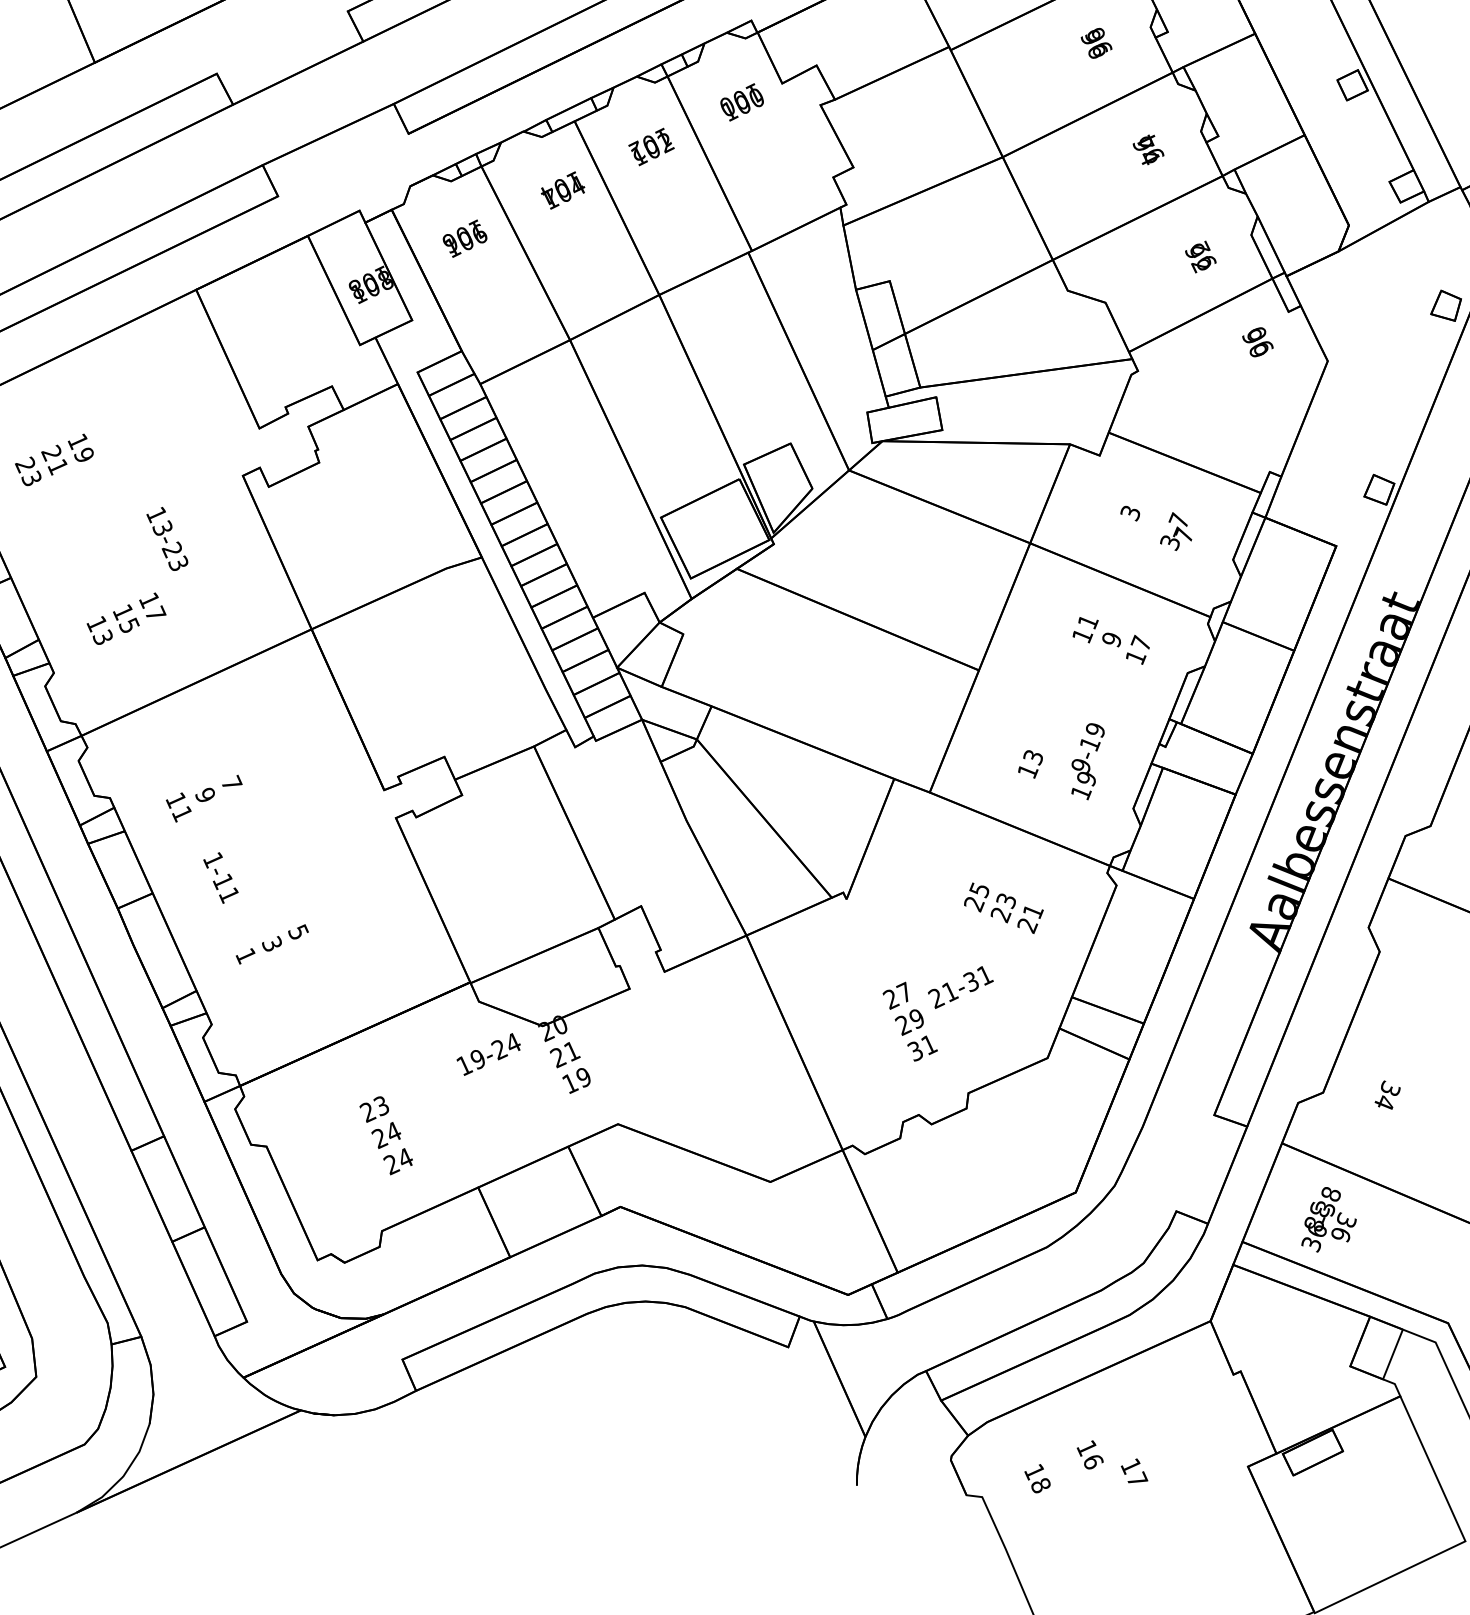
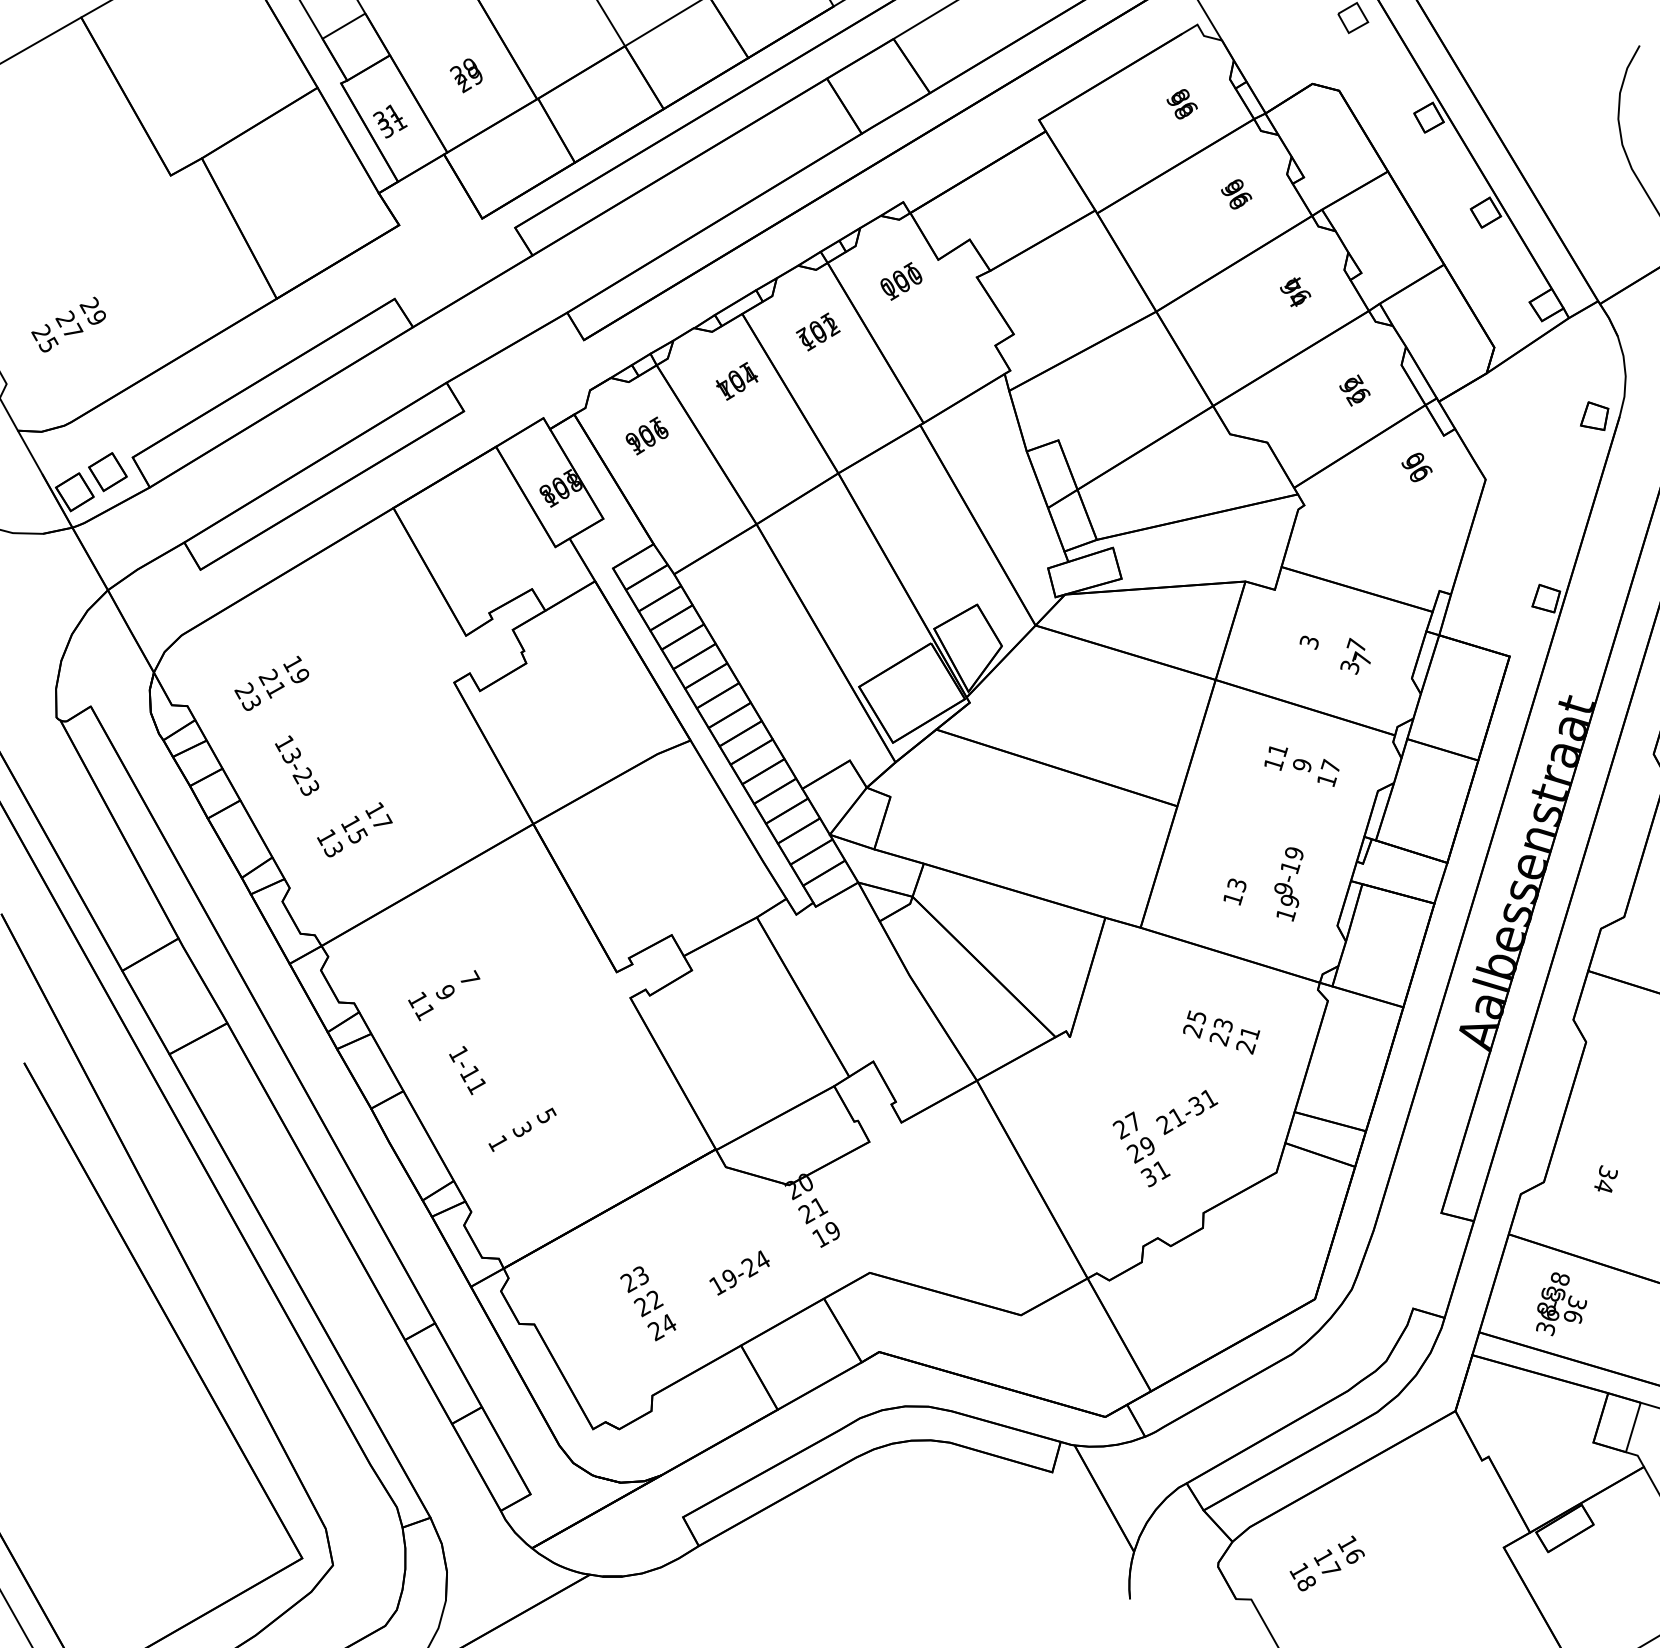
text: (167, 538) -> (297, 765), moved
text: (488, 1053) -> (739, 1272), moved
text: (393, 1131) -> (654, 1299), 24 -> 22
text: (1134, 1471) -> (1327, 1561), moved

